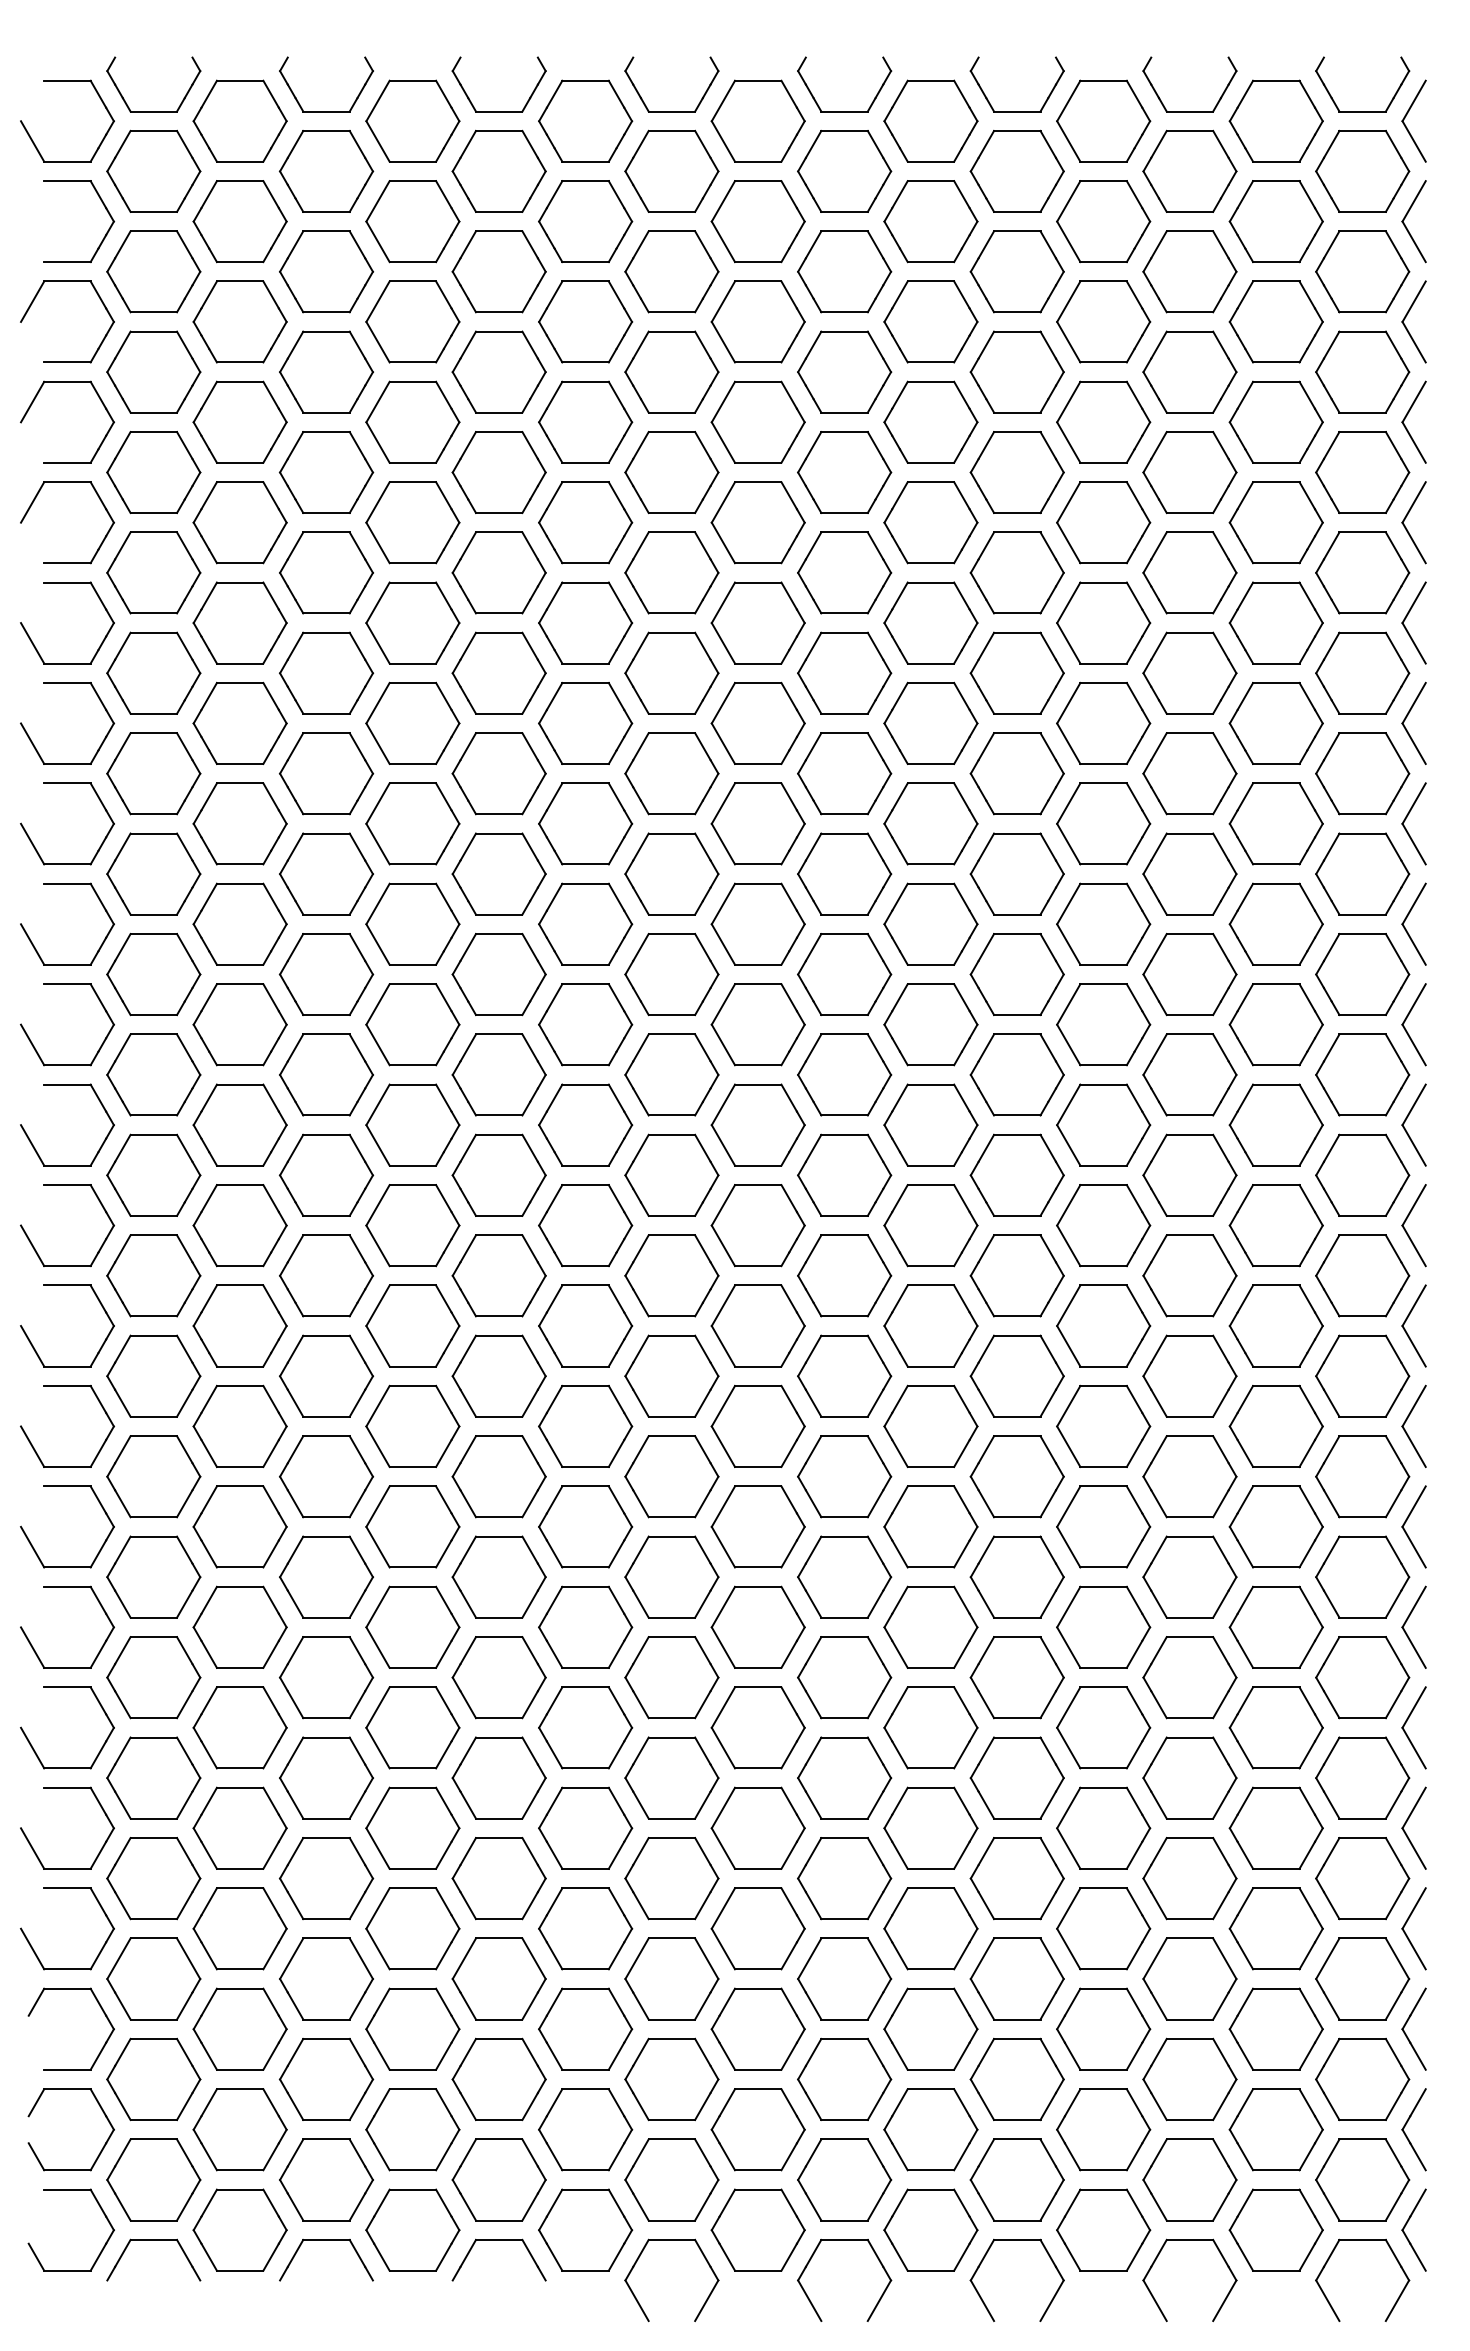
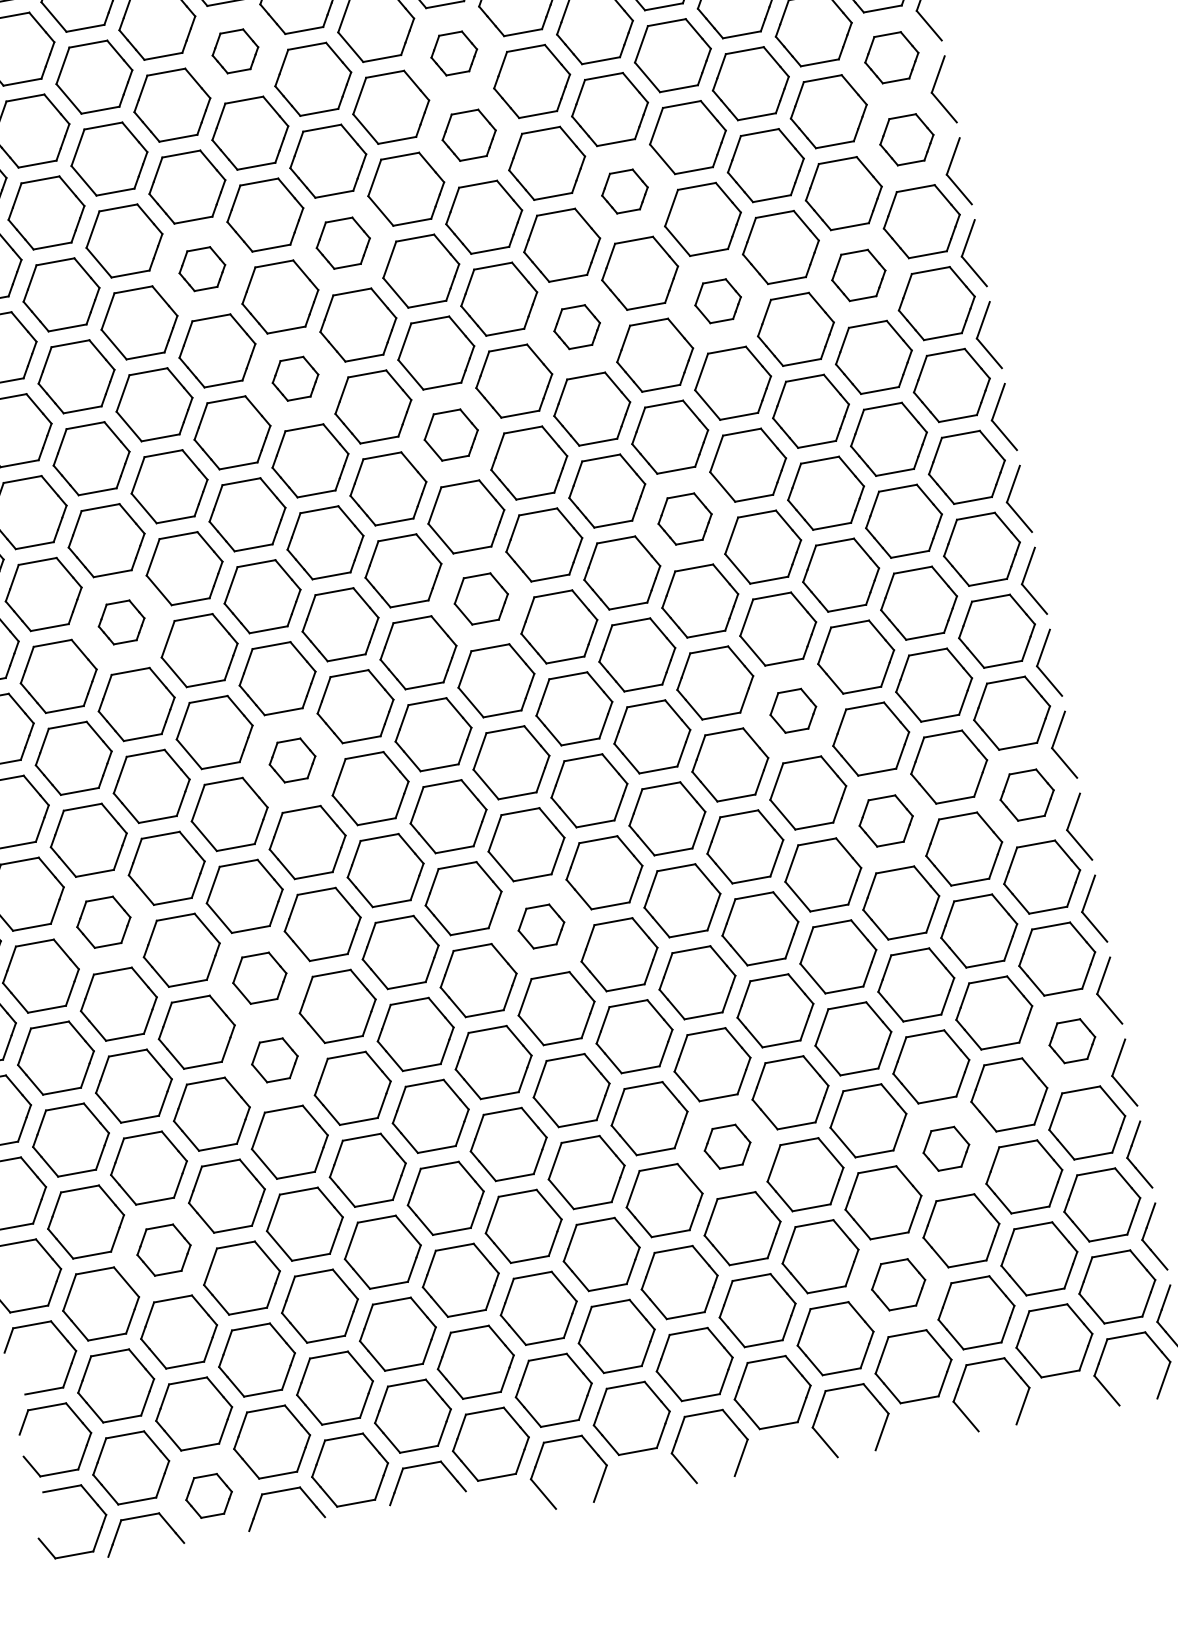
part: (585, 522) -> (235, 51), size x0.6
part: (844, 572) -> (453, 53), size x0.6
part: (844, 672) -> (468, 134), size x0.7
part: (1362, 672) -> (891, 57), size x0.7
part: (498, 773) -> (201, 268), size x0.6
part: (671, 773) -> (342, 243), size x0.7
part: (1016, 773) -> (624, 191), size x0.6
part: (1362, 773) -> (906, 139), size x0.7
part: (585, 923) -> (295, 378), size x0.6
part: (930, 923) -> (576, 326), size x0.6
part: (1103, 923) -> (717, 300), size x0.6
part: (1275, 923) -> (858, 275), size x0.7
part: (757, 1024) -> (450, 434), size x0.7
part: (326, 1174) -> (121, 621), size x0.6
part: (1016, 1174) -> (684, 518), size x0.7
part: (757, 1225) -> (480, 598), size x0.7
part: (498, 1375) -> (291, 760), size x0.6
part: (1103, 1425) -> (792, 710), size x0.6
part: (239, 1526) -> (103, 922), size x0.7
part: (1189, 1576) -> (885, 820), size x0.7
part: (1362, 1576) -> (1026, 794), size x0.7
part: (412, 1626) -> (259, 977), size x0.7
part: (757, 1626) -> (540, 926), size x0.6
part: (412, 1727) -> (274, 1060), size x0.6
part: (1362, 1878) -> (1072, 1041), size x0.6
part: (239, 1928) -> (163, 1249), size x0.7
part: (930, 1928) -> (727, 1146), size x0.6
part: (1189, 1978) -> (945, 1148), size x0.6
part: (1103, 2129) -> (898, 1284), size x0.7
part: (239, 2229) -> (208, 1495), size x0.6

